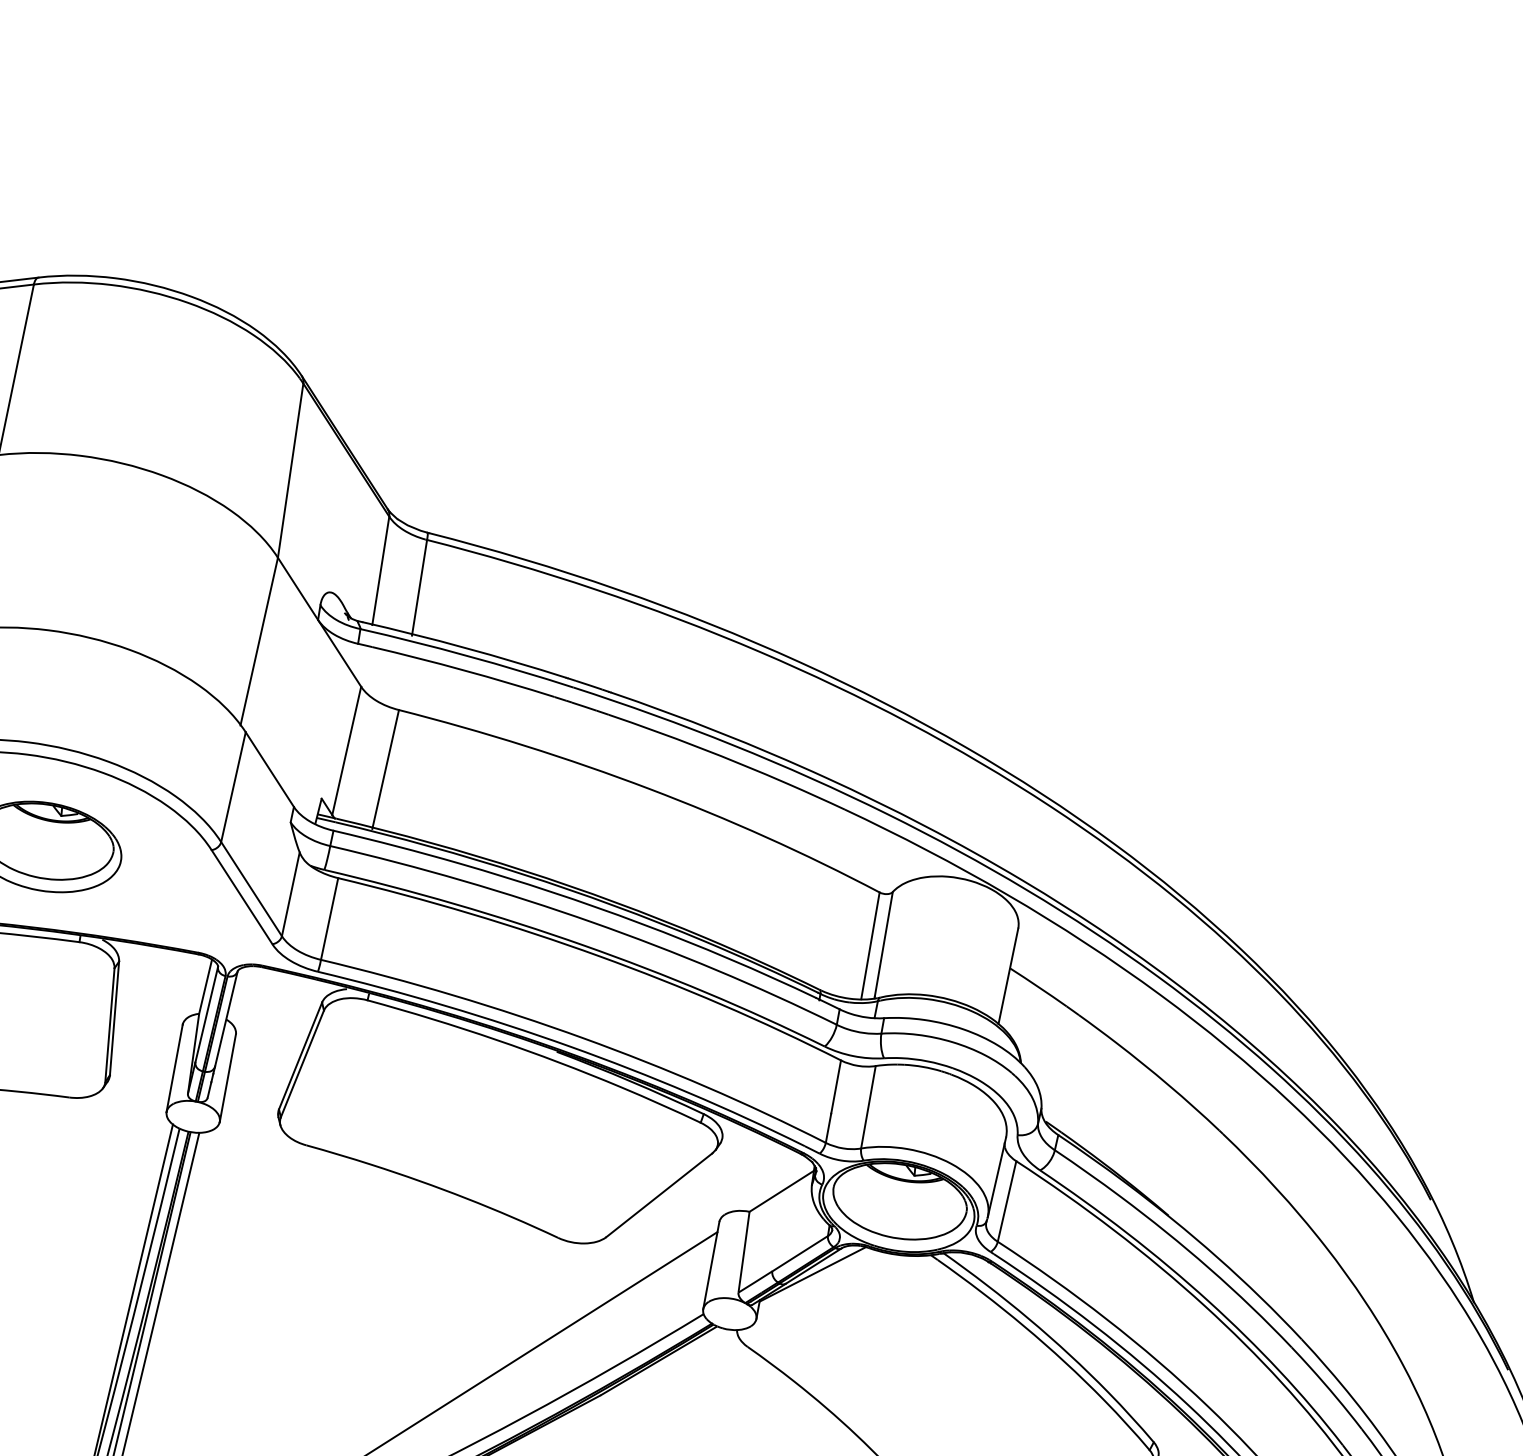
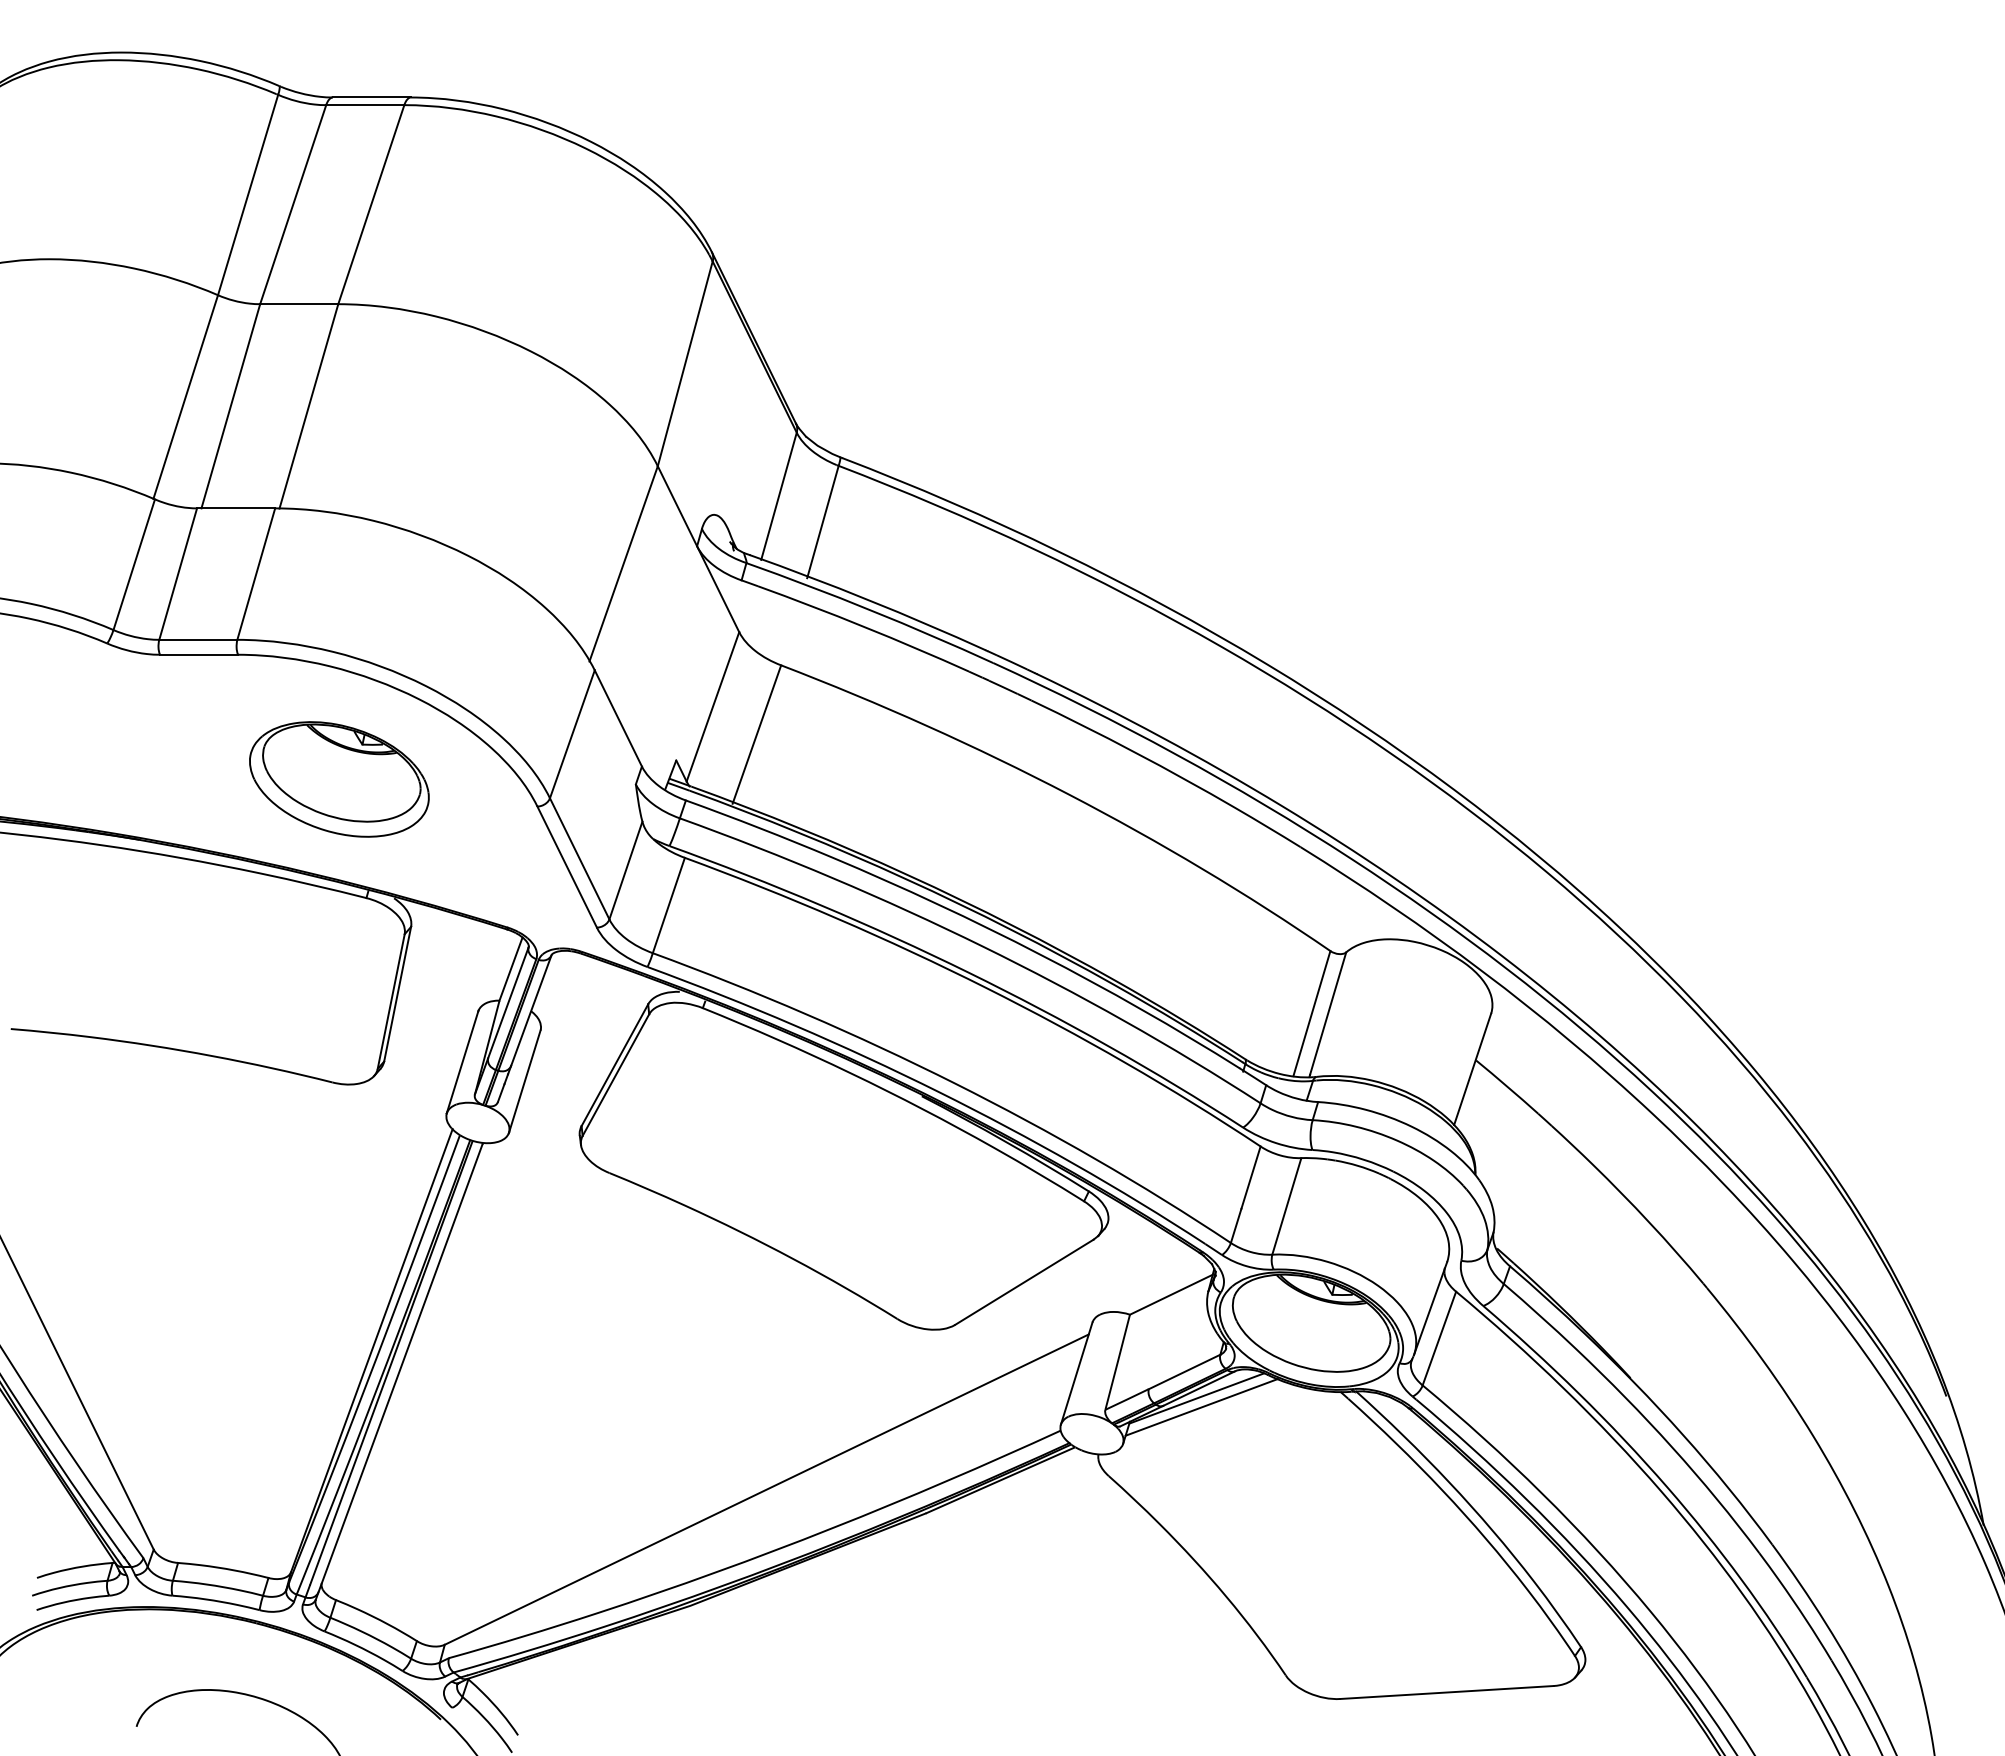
line: (817, 1281) -> (1201, 1407), added

